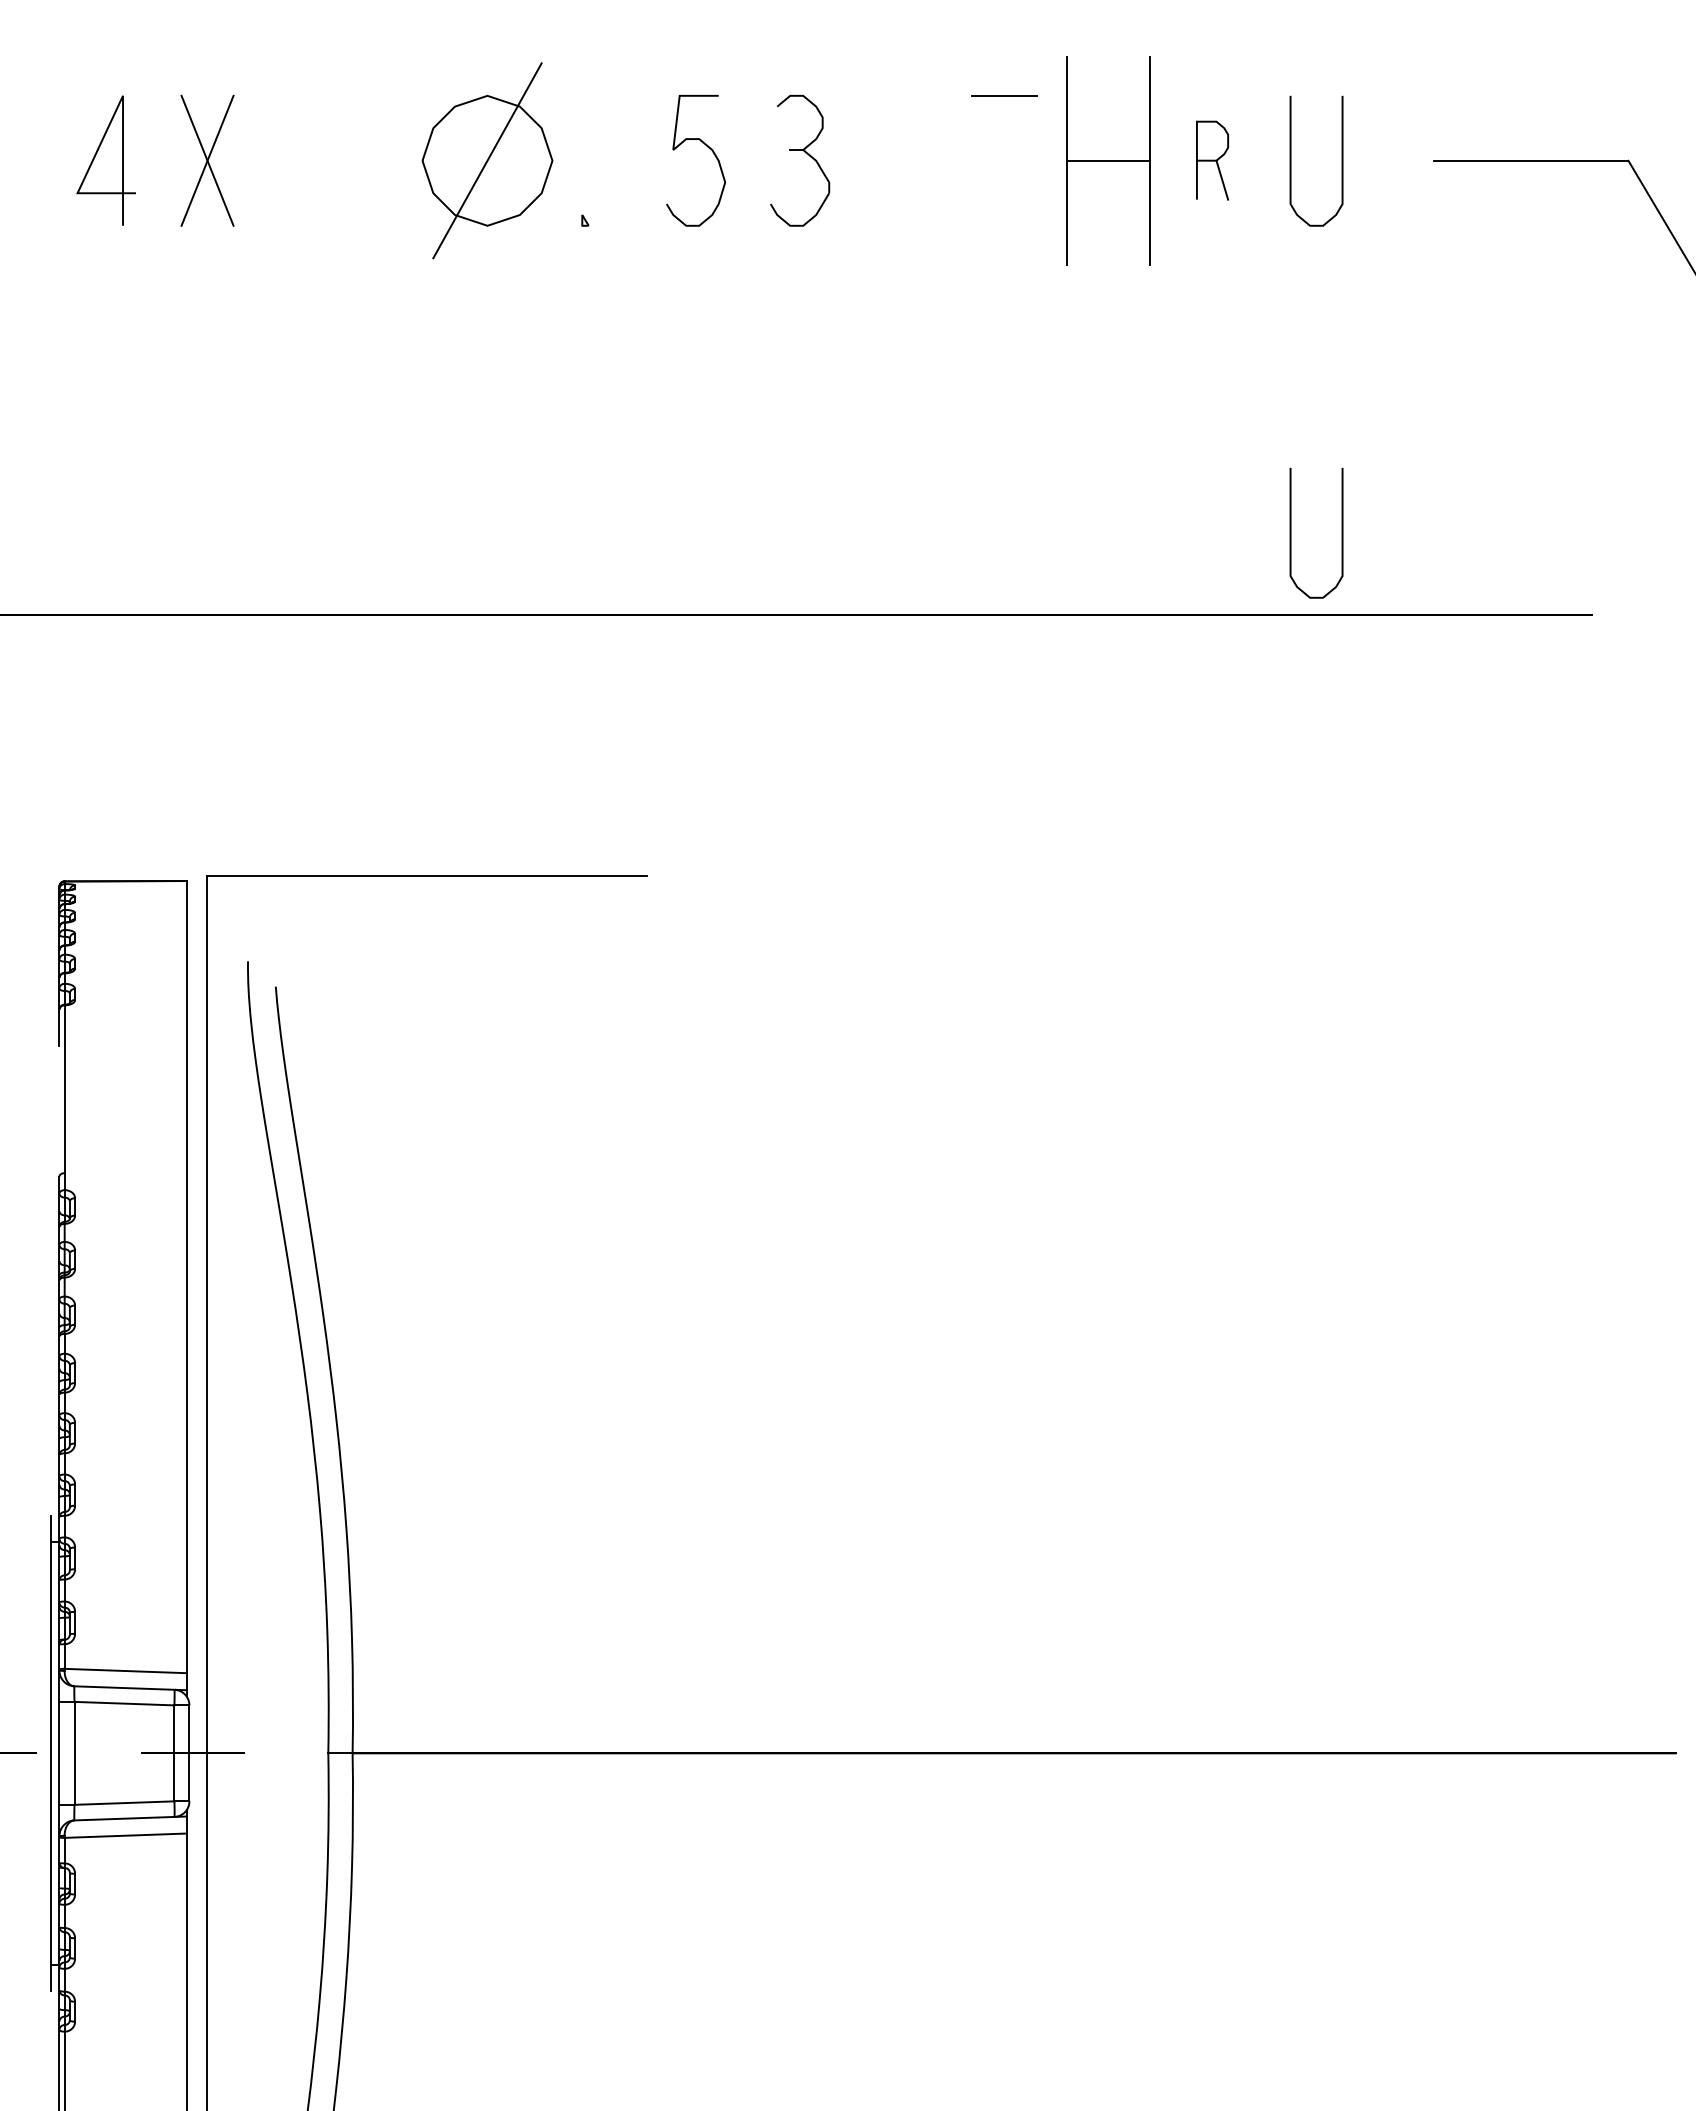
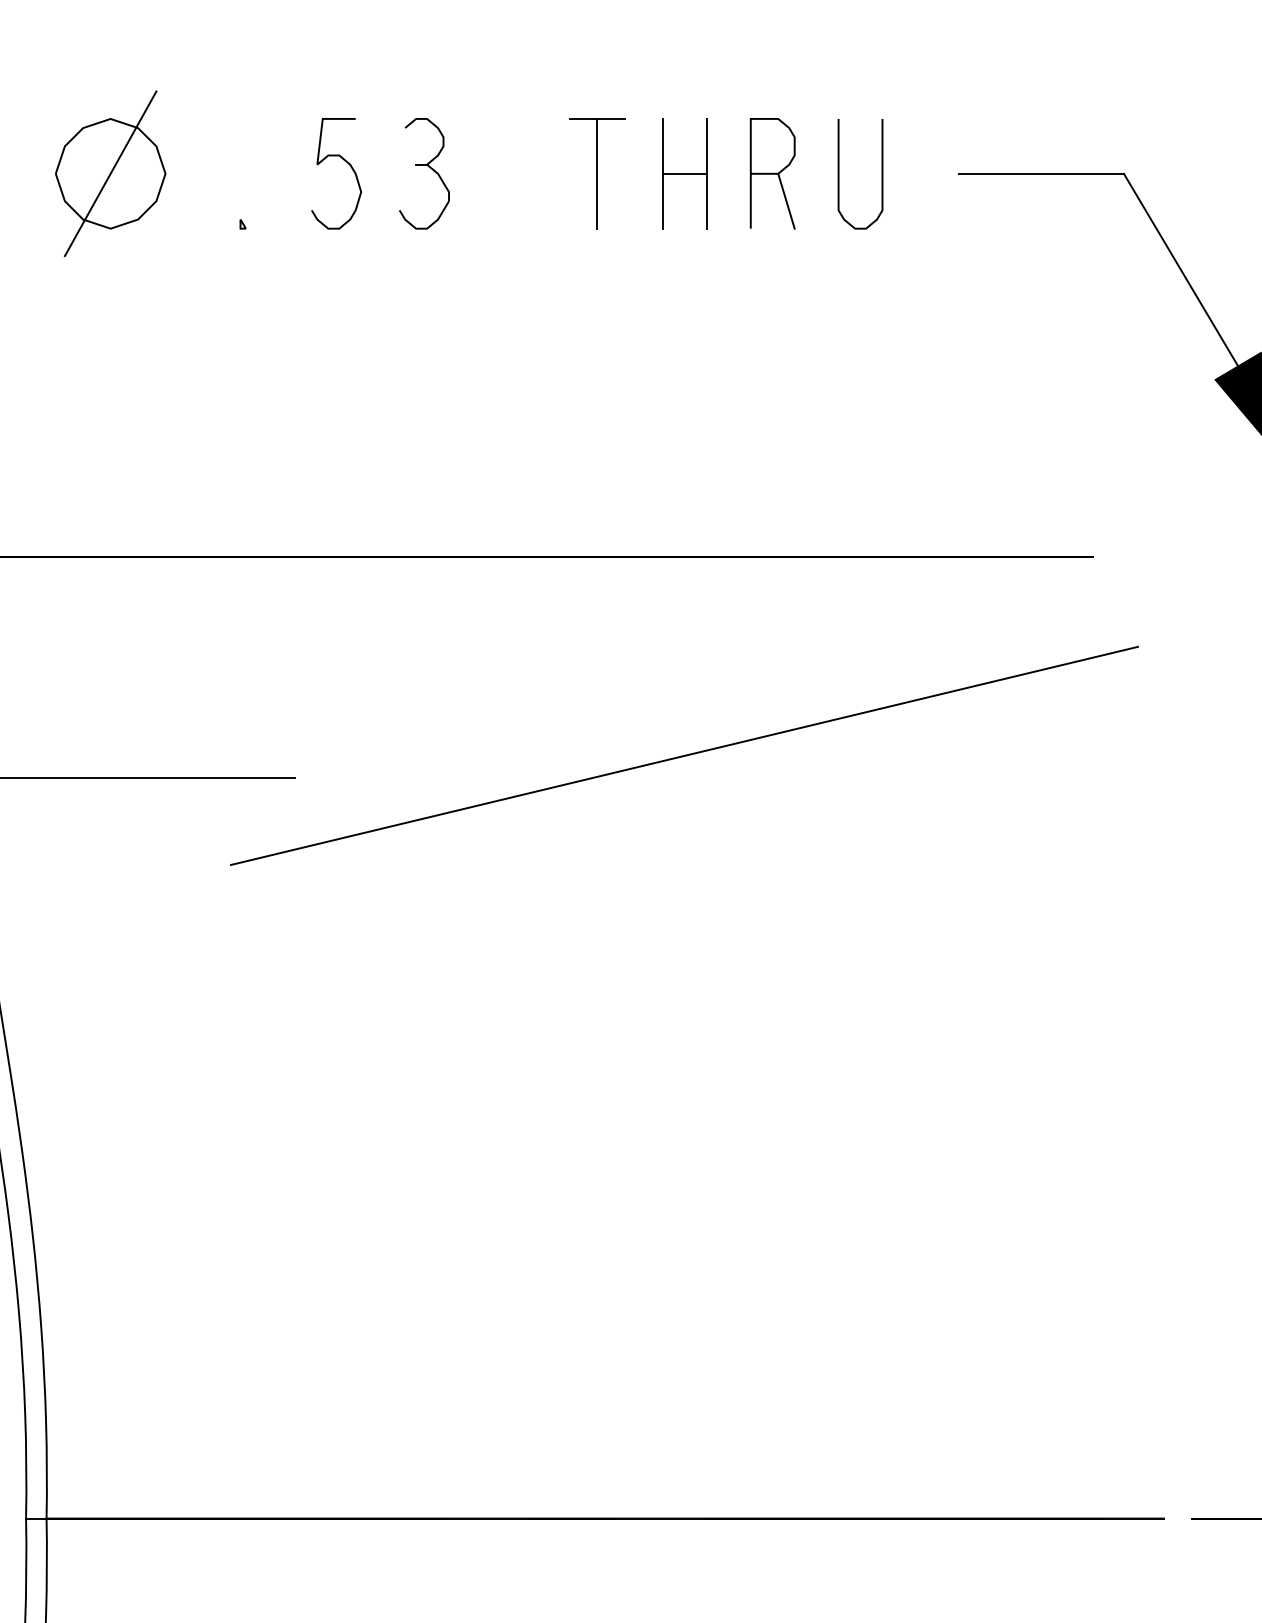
part: (487, 160) -> (110, 173), moved
line: (1004, 160) -> (597, 173), added
part: (1108, 160) -> (684, 173), size x0.62
part: (1212, 160) -> (772, 173), size x1.67
curve: (1291, 532) -> (839, 487), removed
line: (1108, 850) -> (684, 756), added

